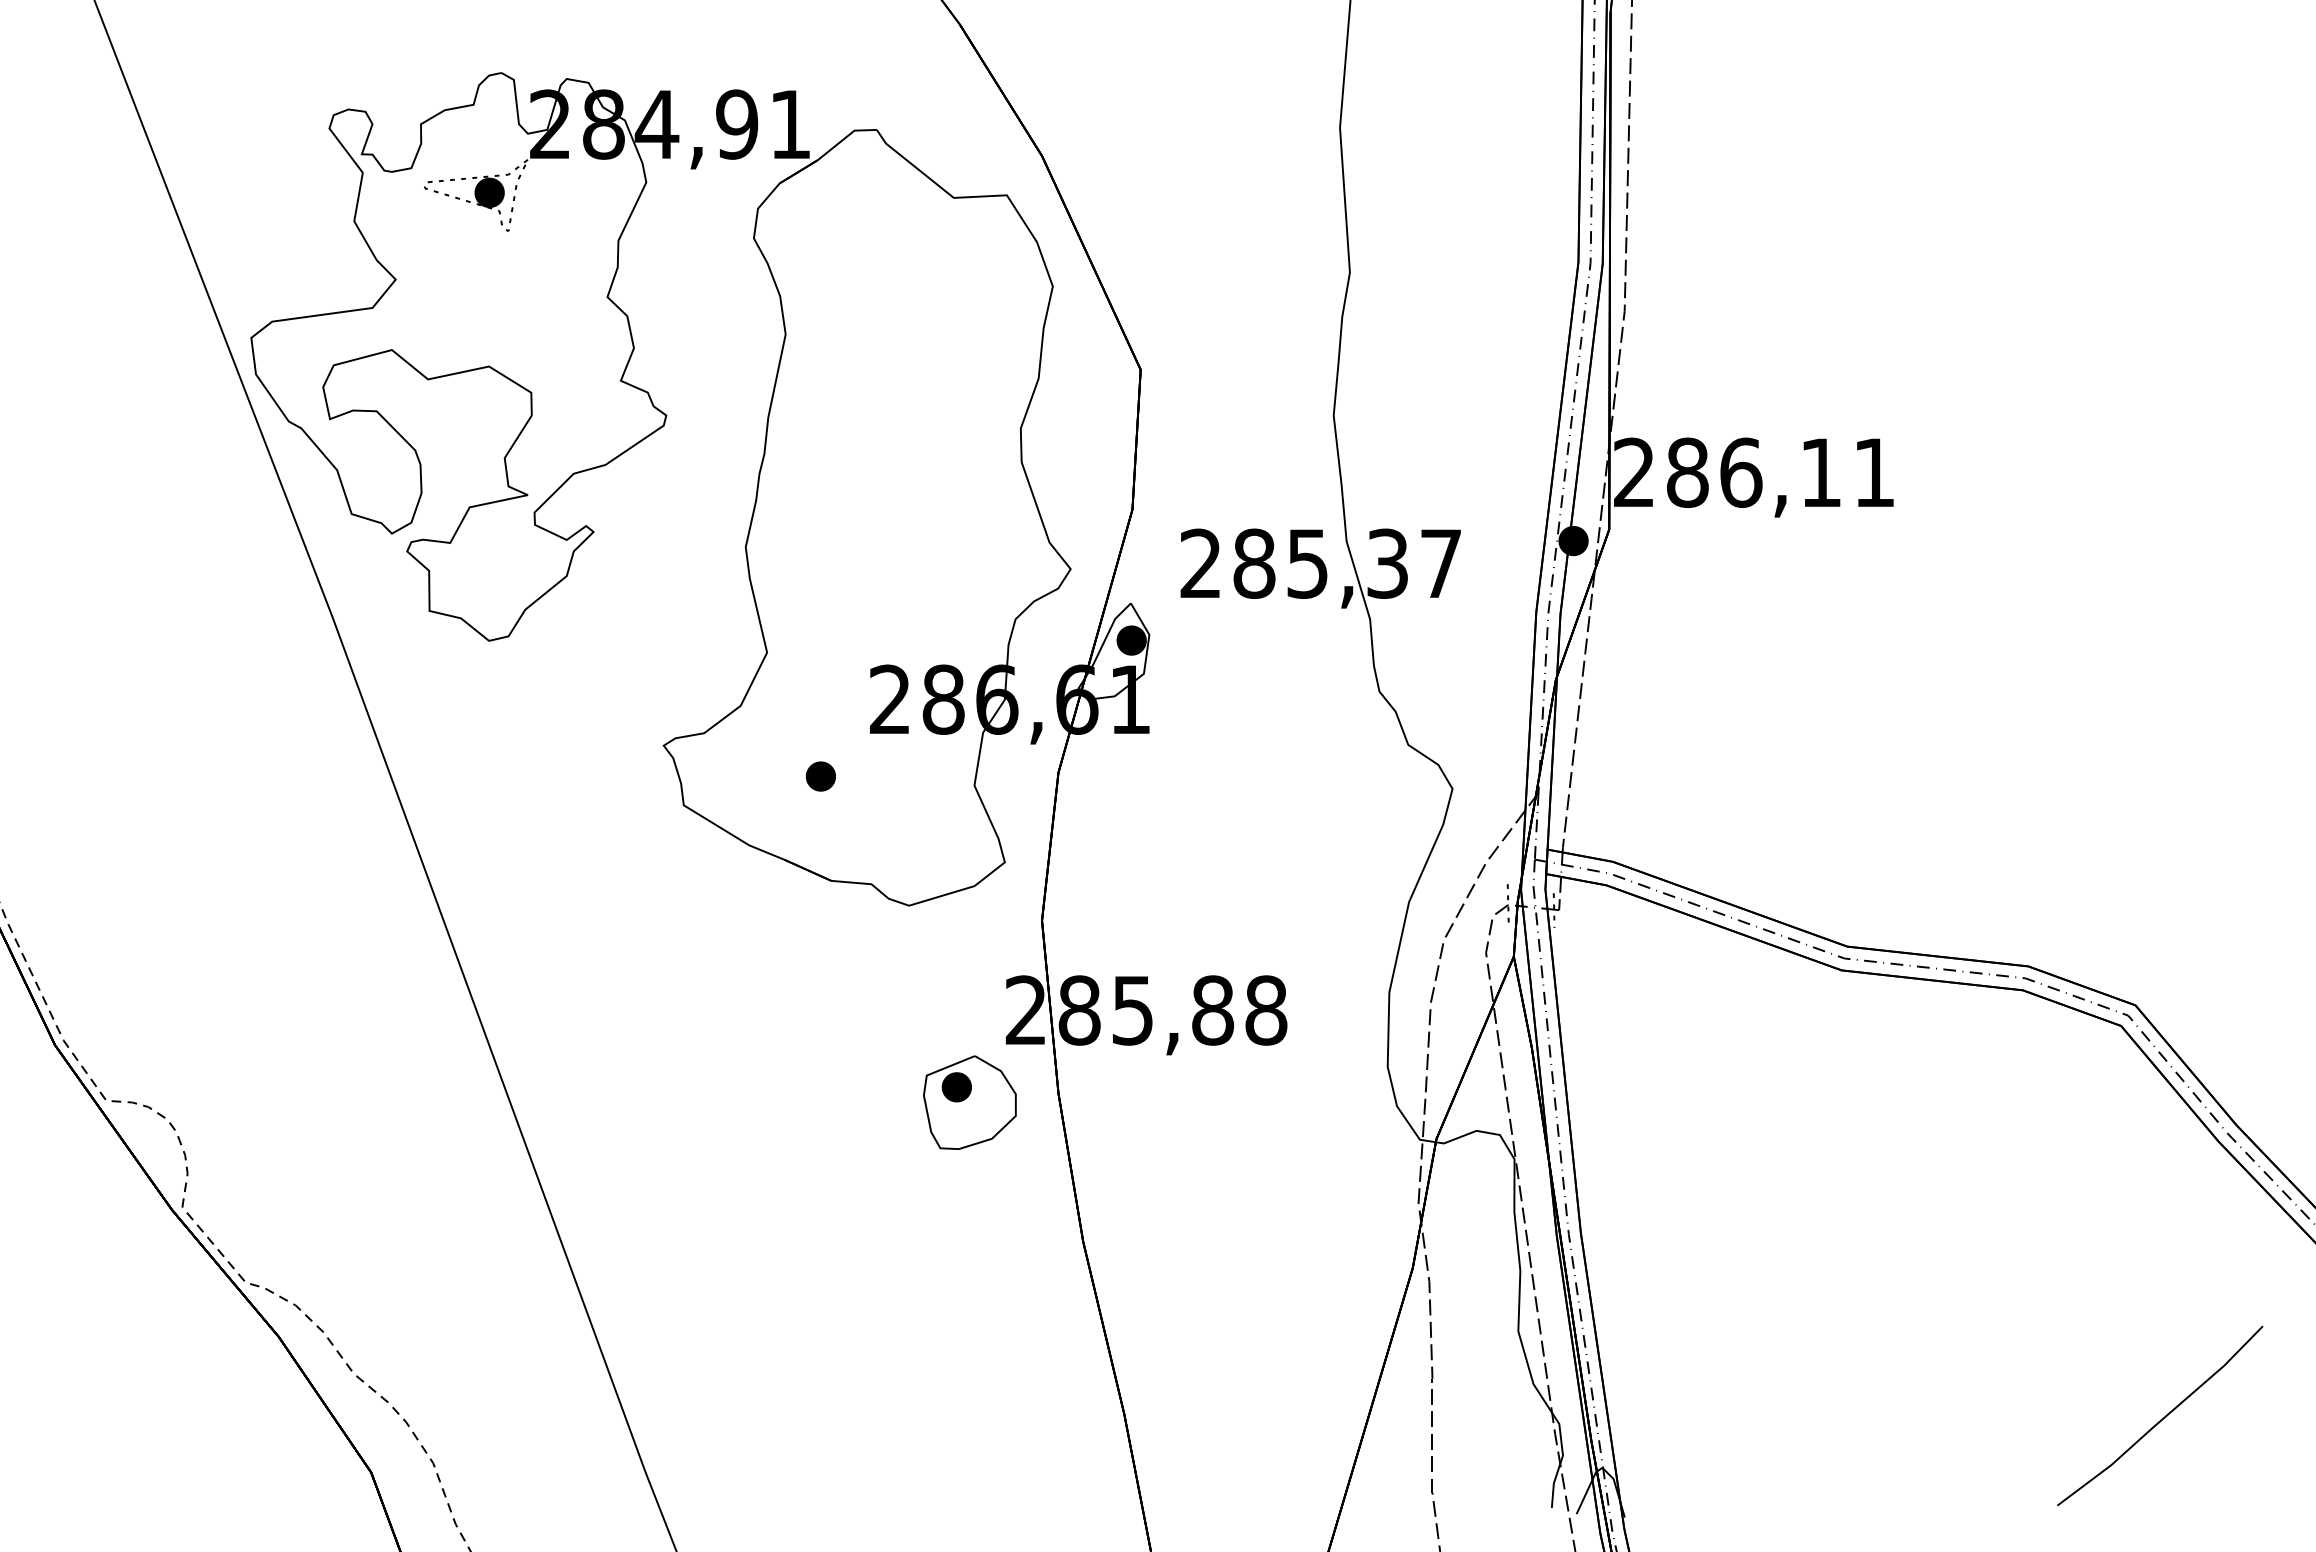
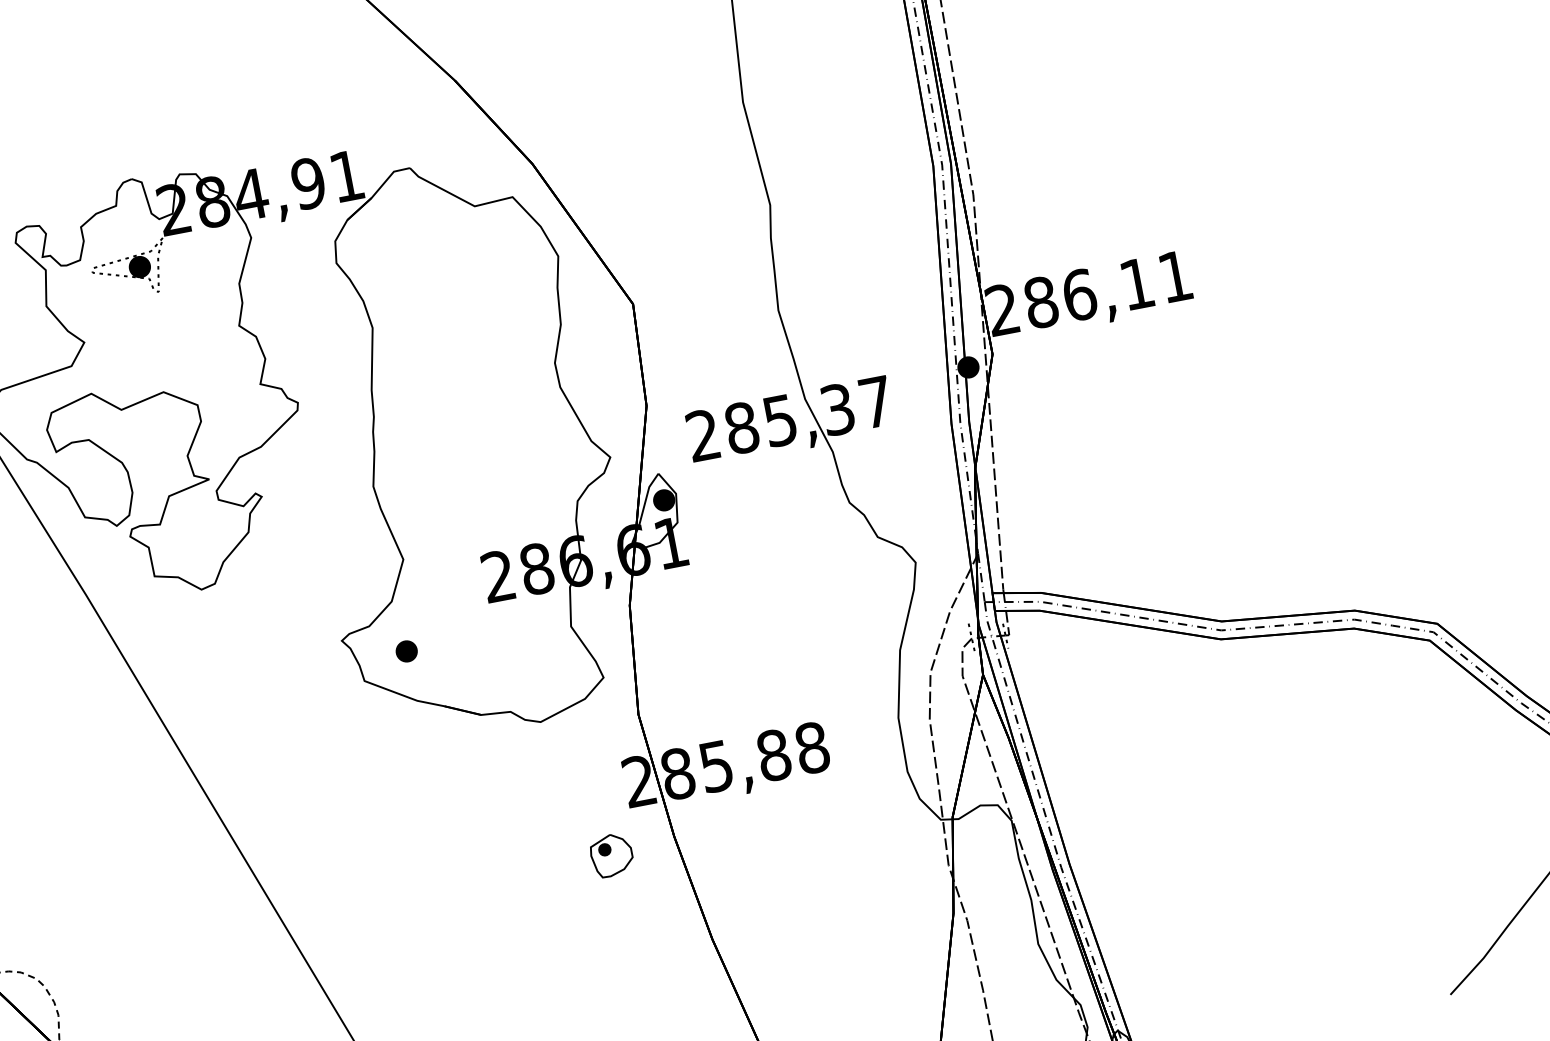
part: (820, 776) -> (406, 651), moved
part: (969, 1102) -> (611, 855), size x0.6

